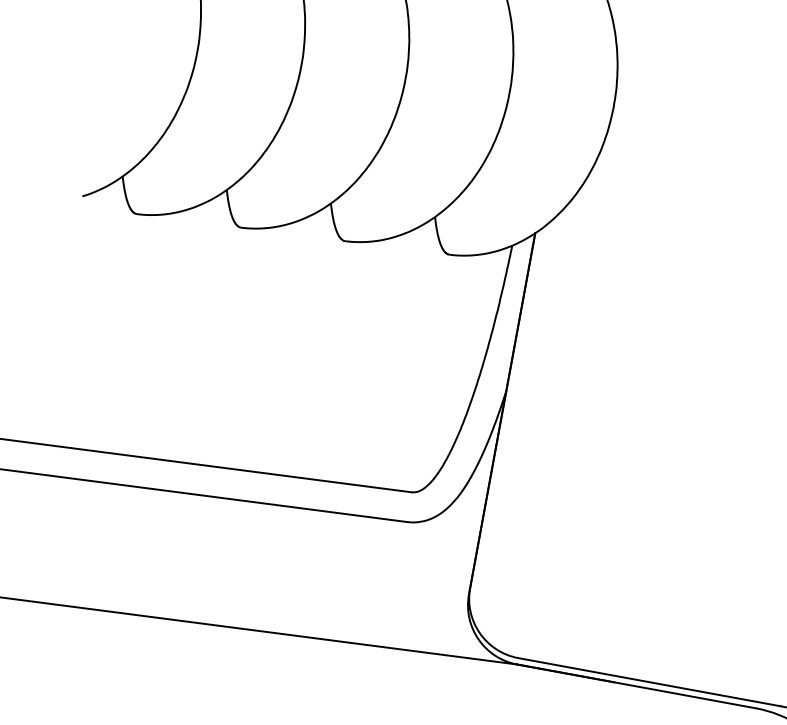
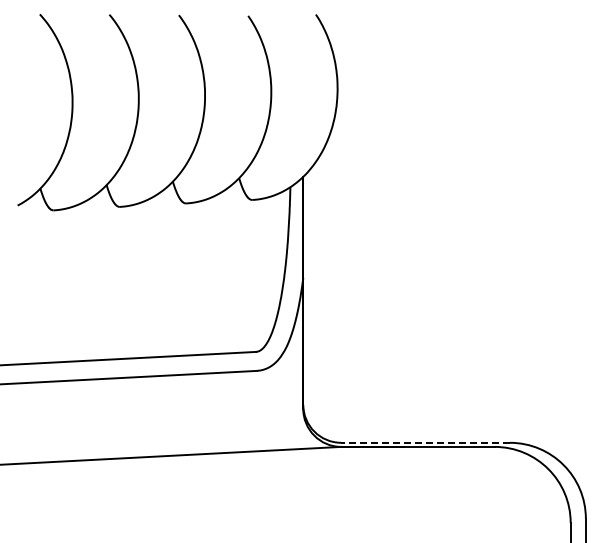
line: (649, 681) -> (425, 442), solid -> dashed

